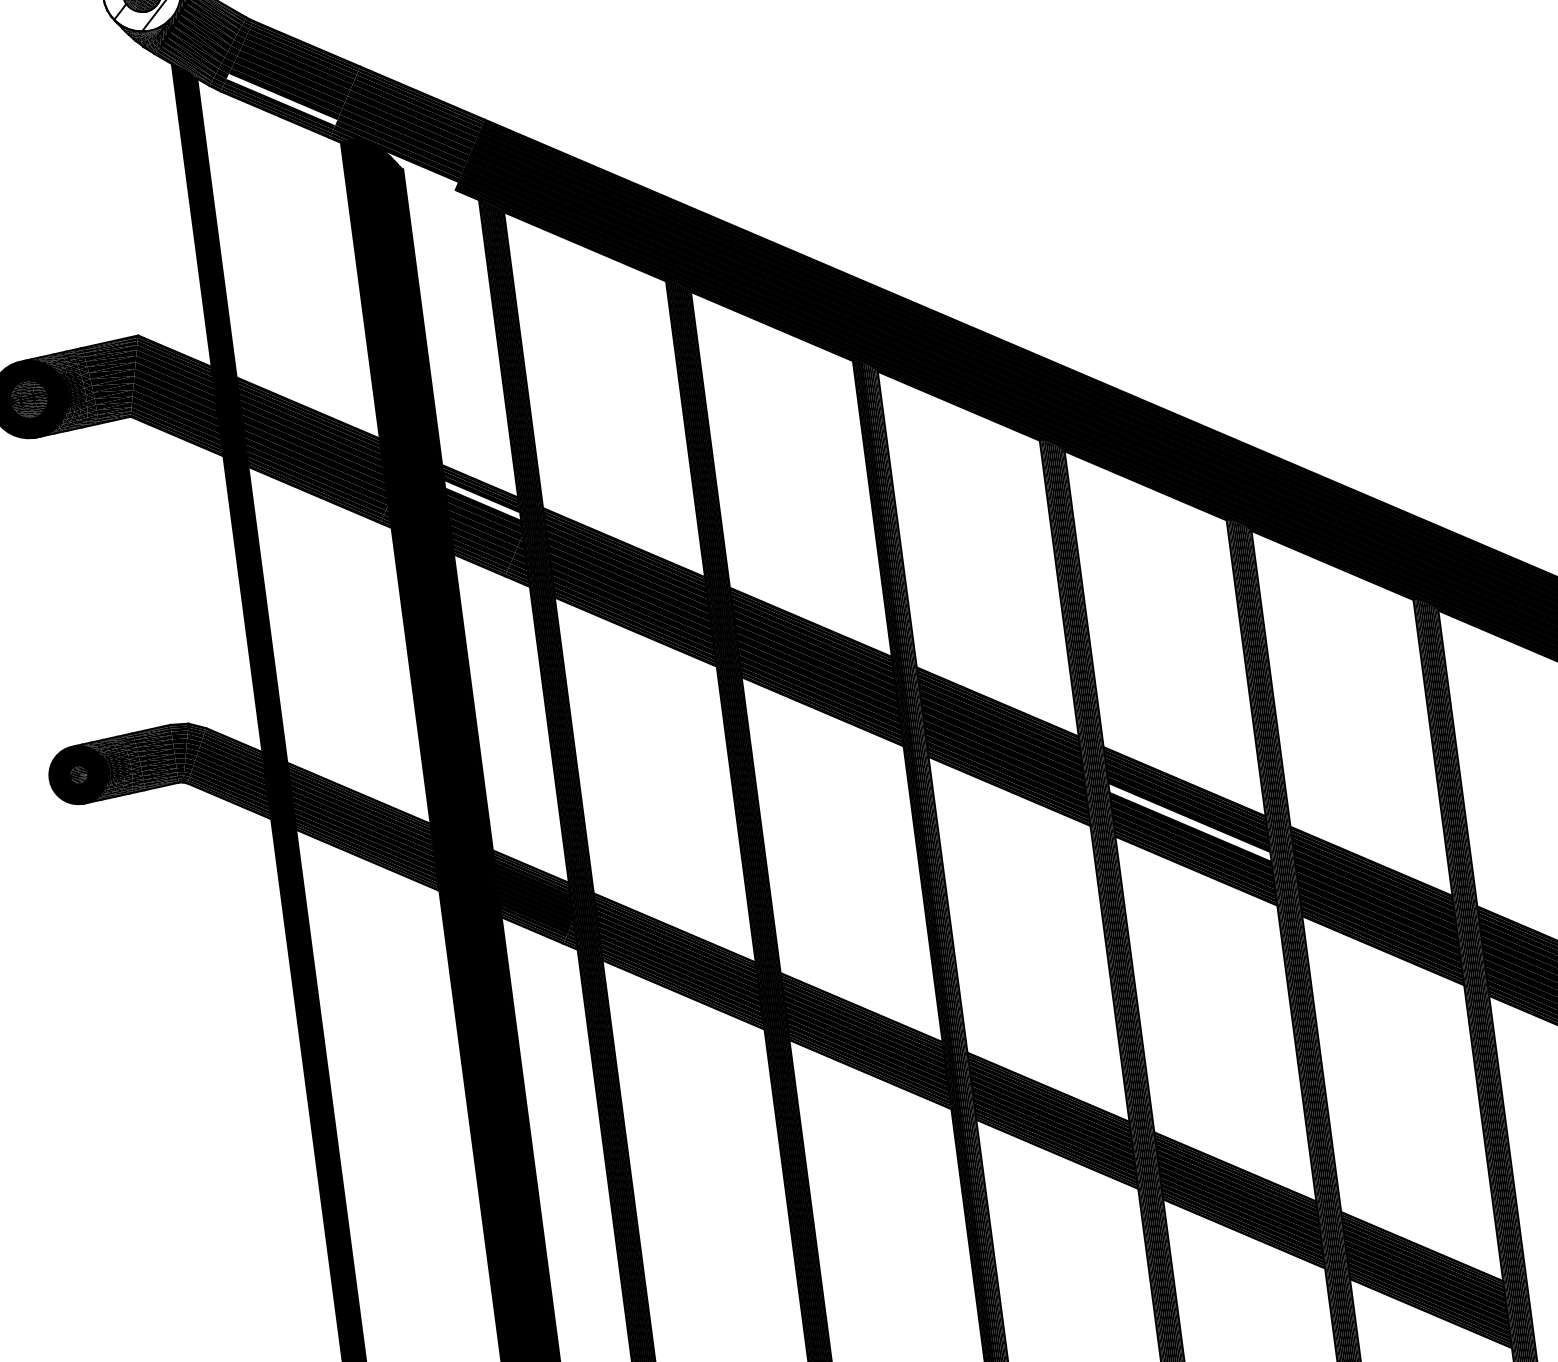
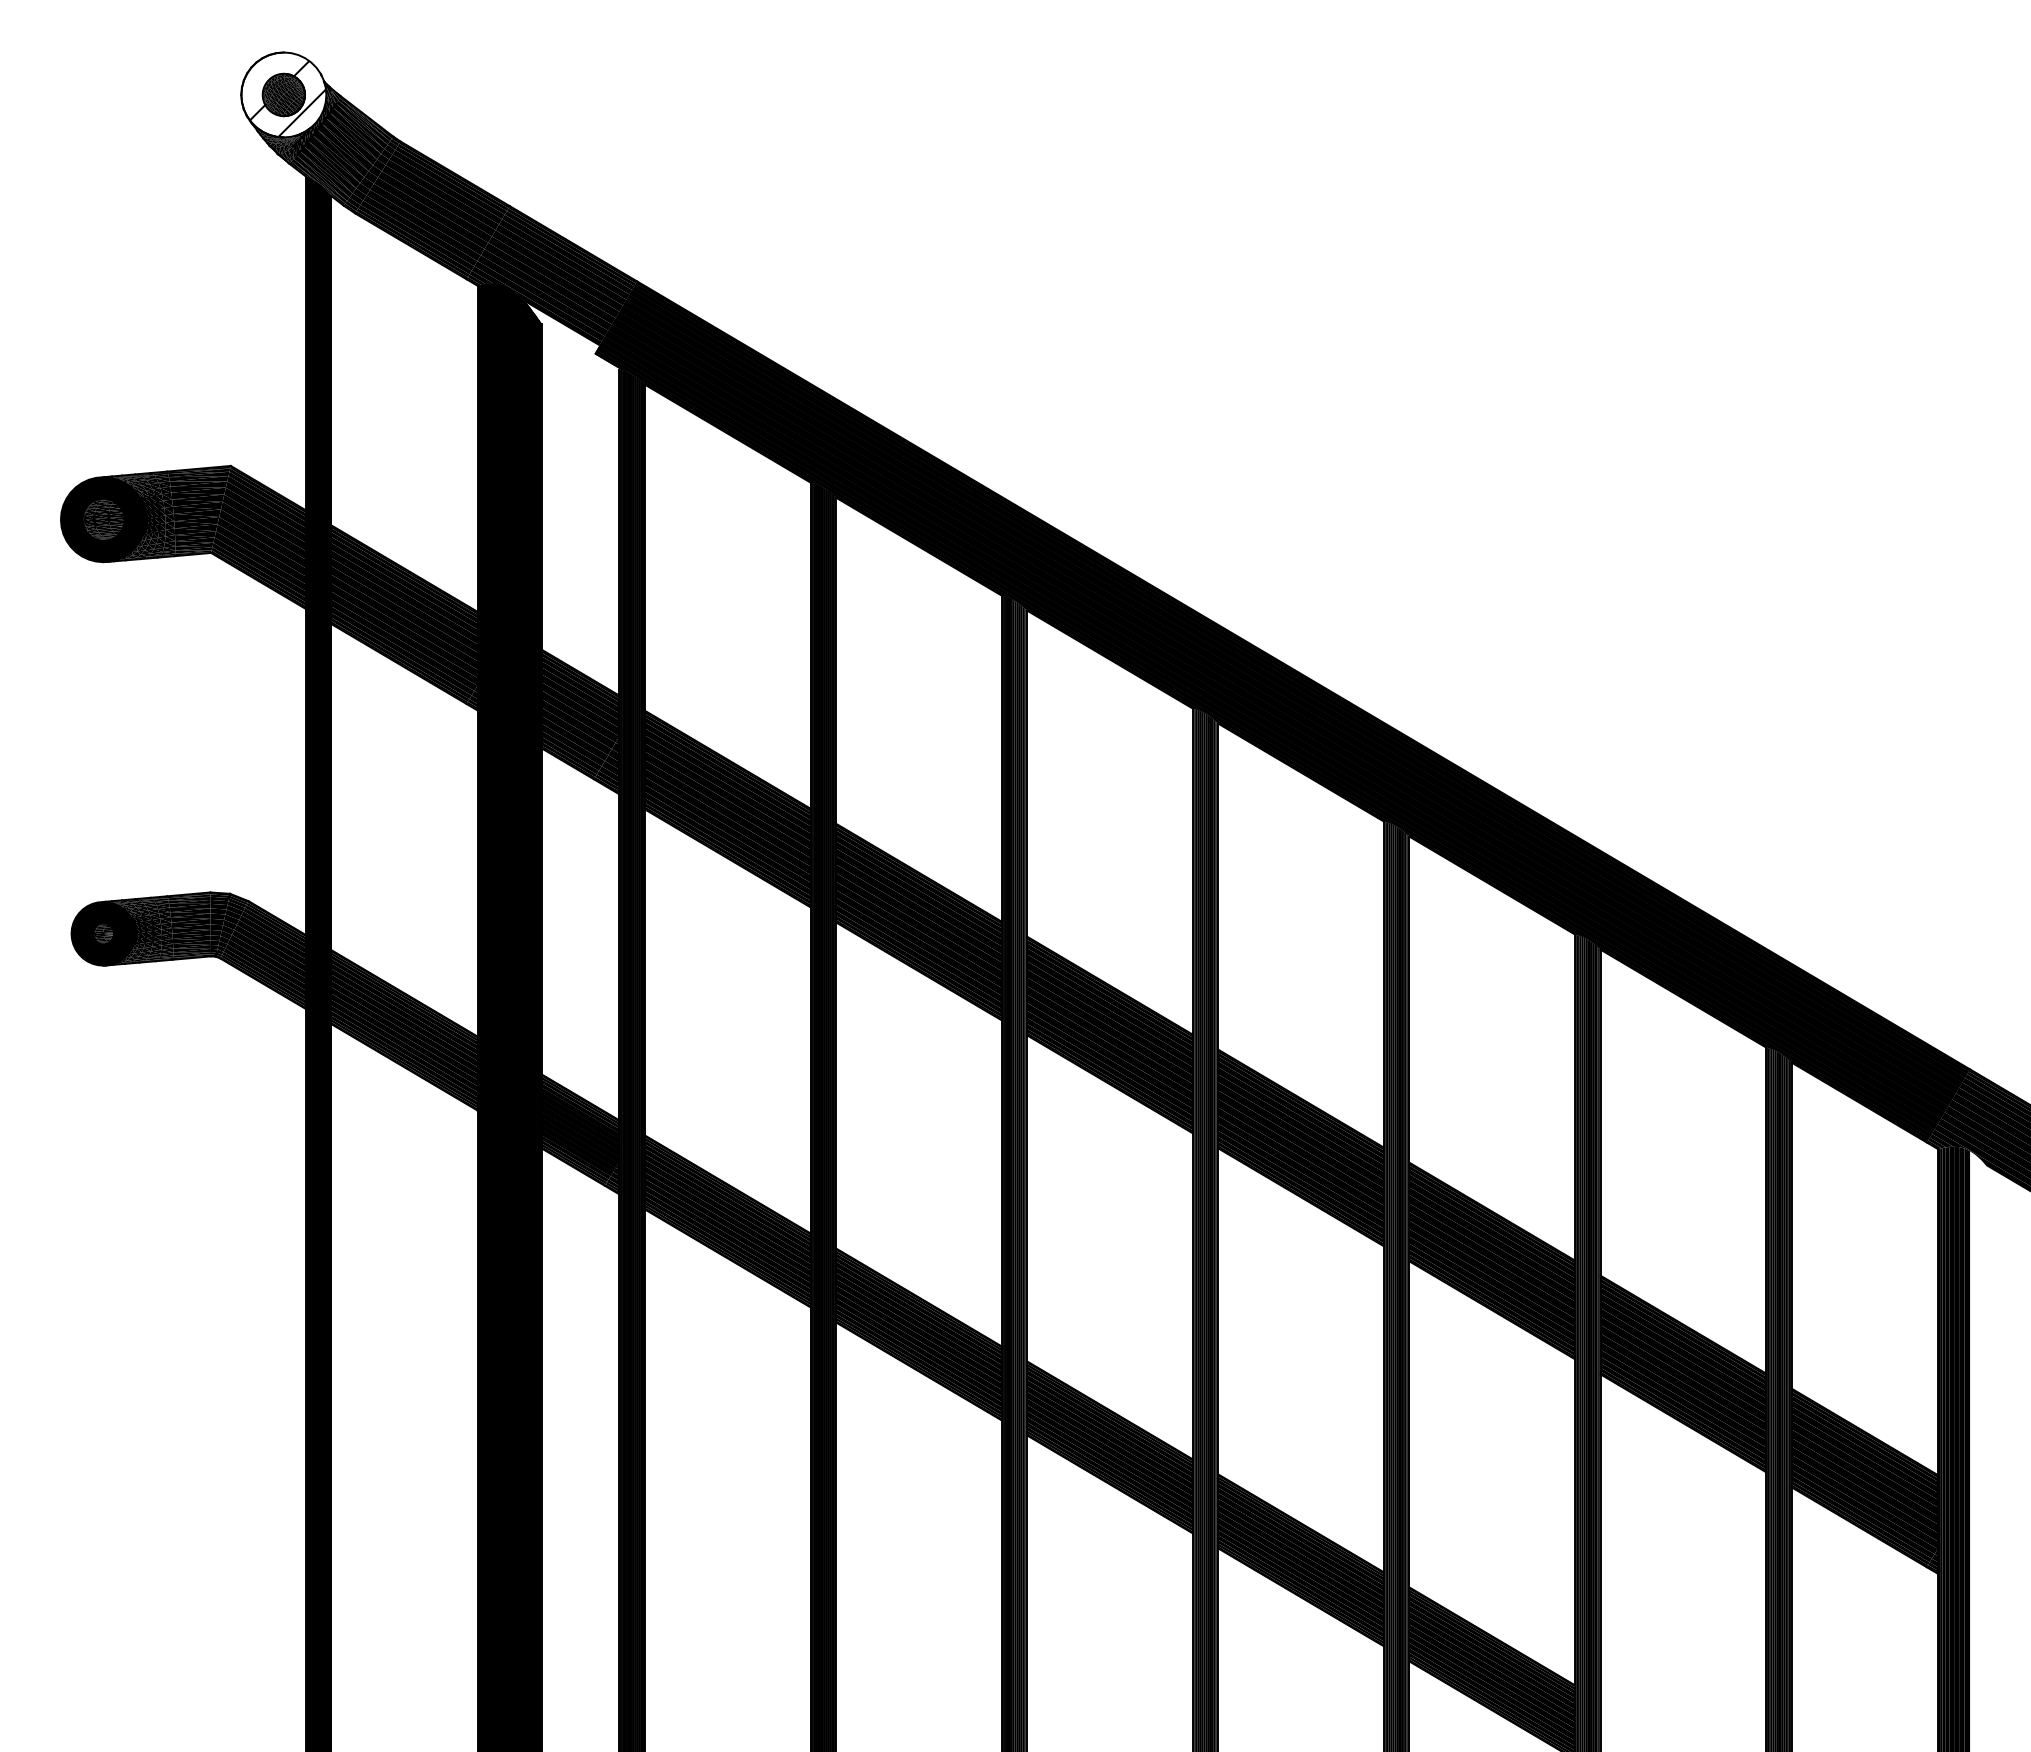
fill: (282, 99) -> (420, 230), added
fill: (482, 500) -> (580, 693), added
fill: (1189, 822) -> (1300, 1143), added

